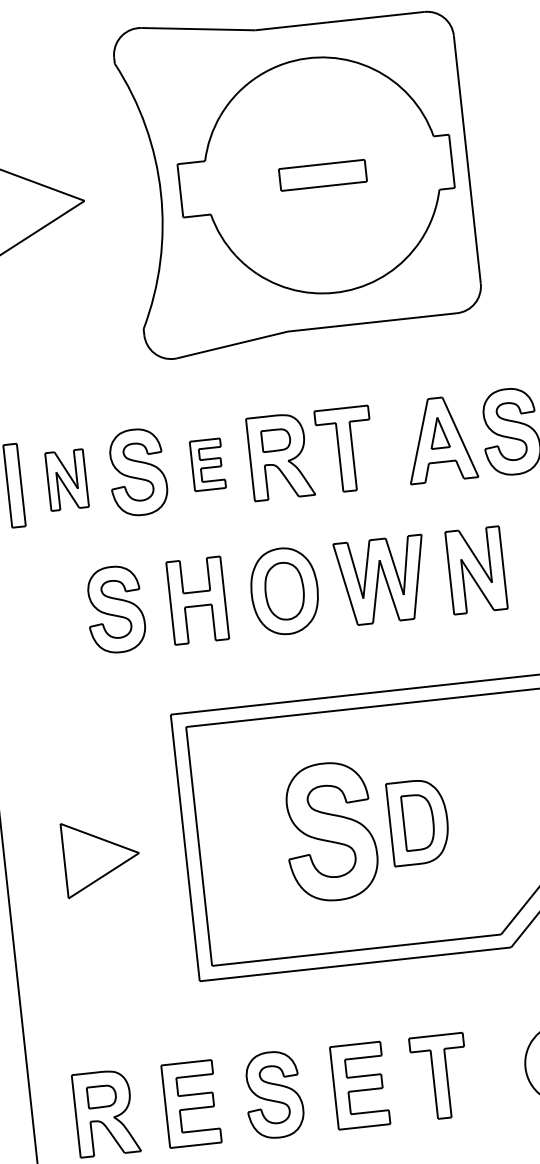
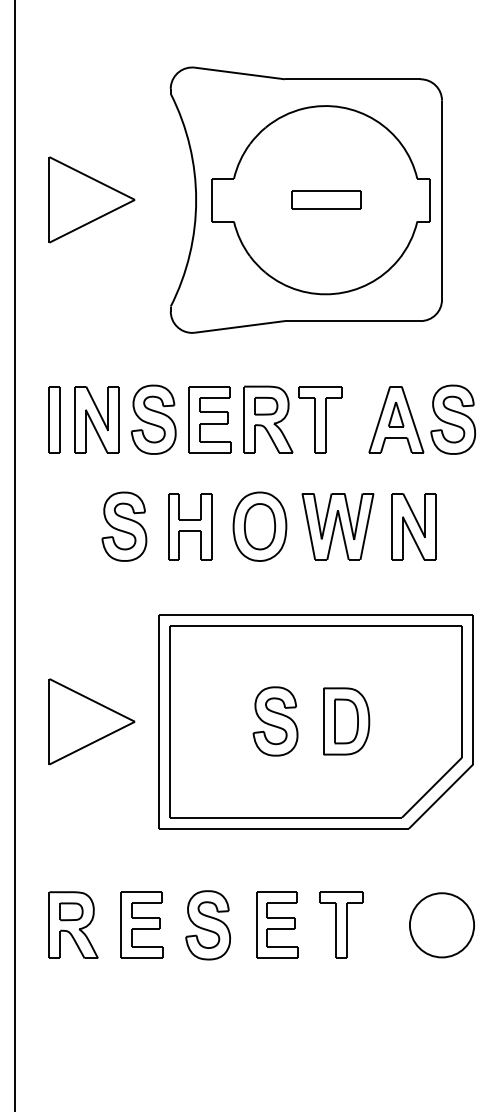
part: (207, 464) -> (209, 419), size x1.67
part: (66, 479) -> (96, 419), size x1.43
part: (330, 831) -> (275, 721), size x0.62
part: (101, 856) -> (91, 721), size x1.43

